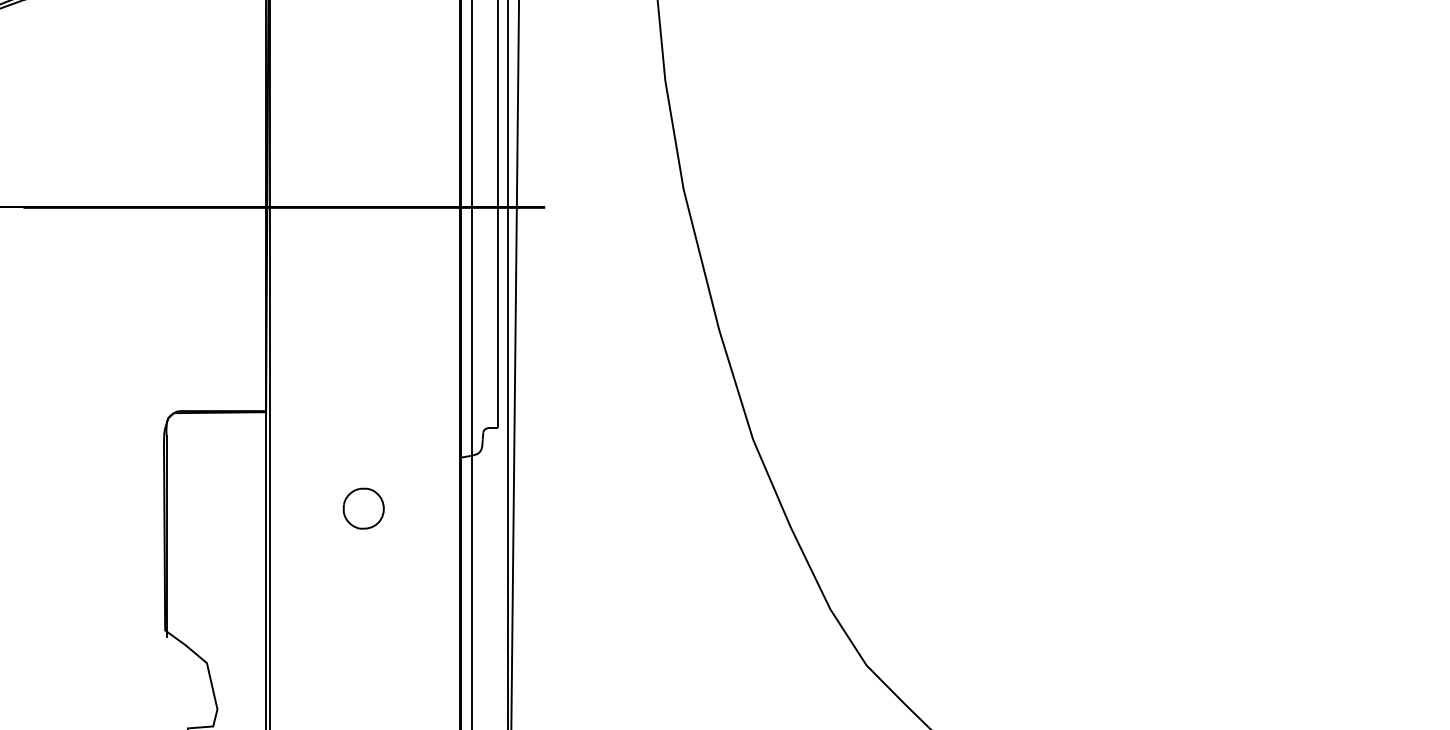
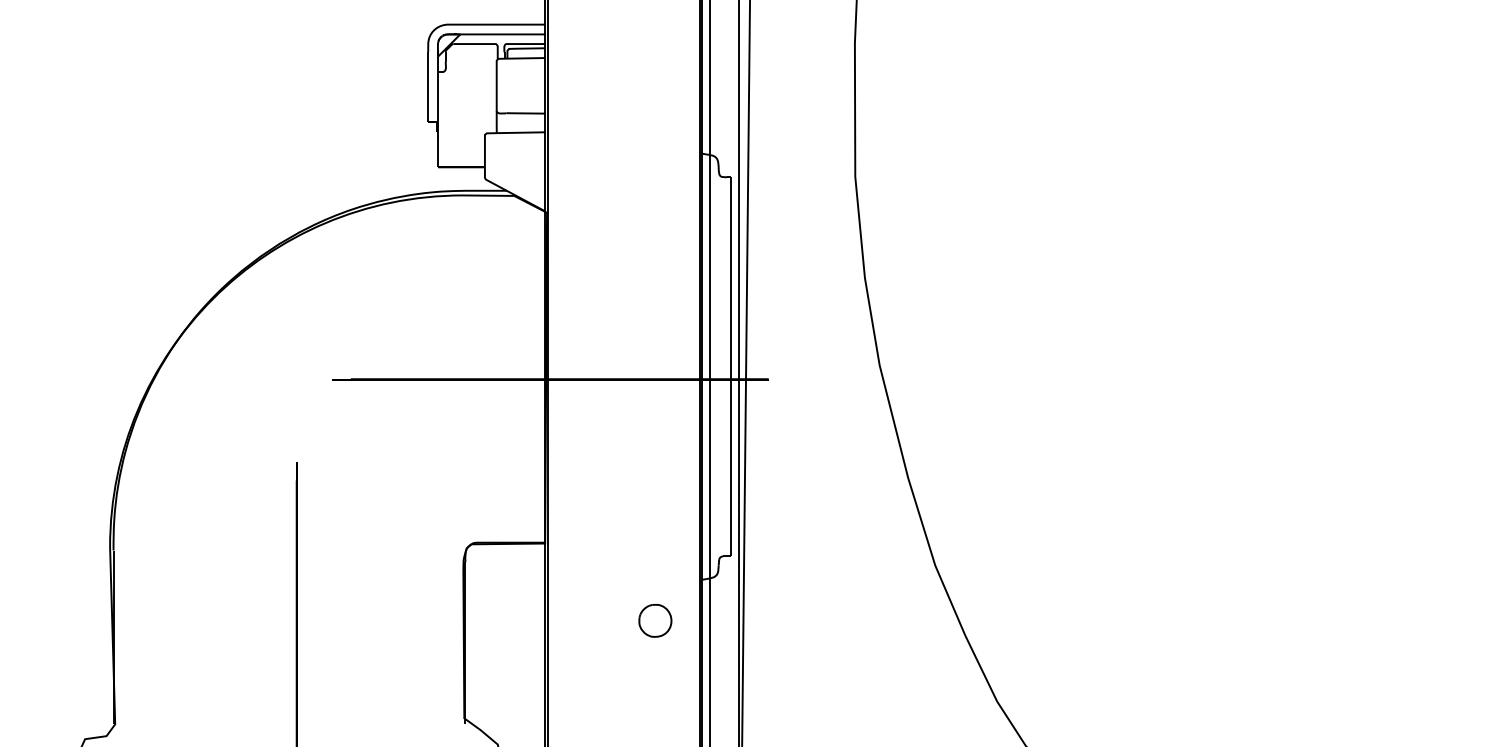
part: (363, 508) -> (655, 620), moved

